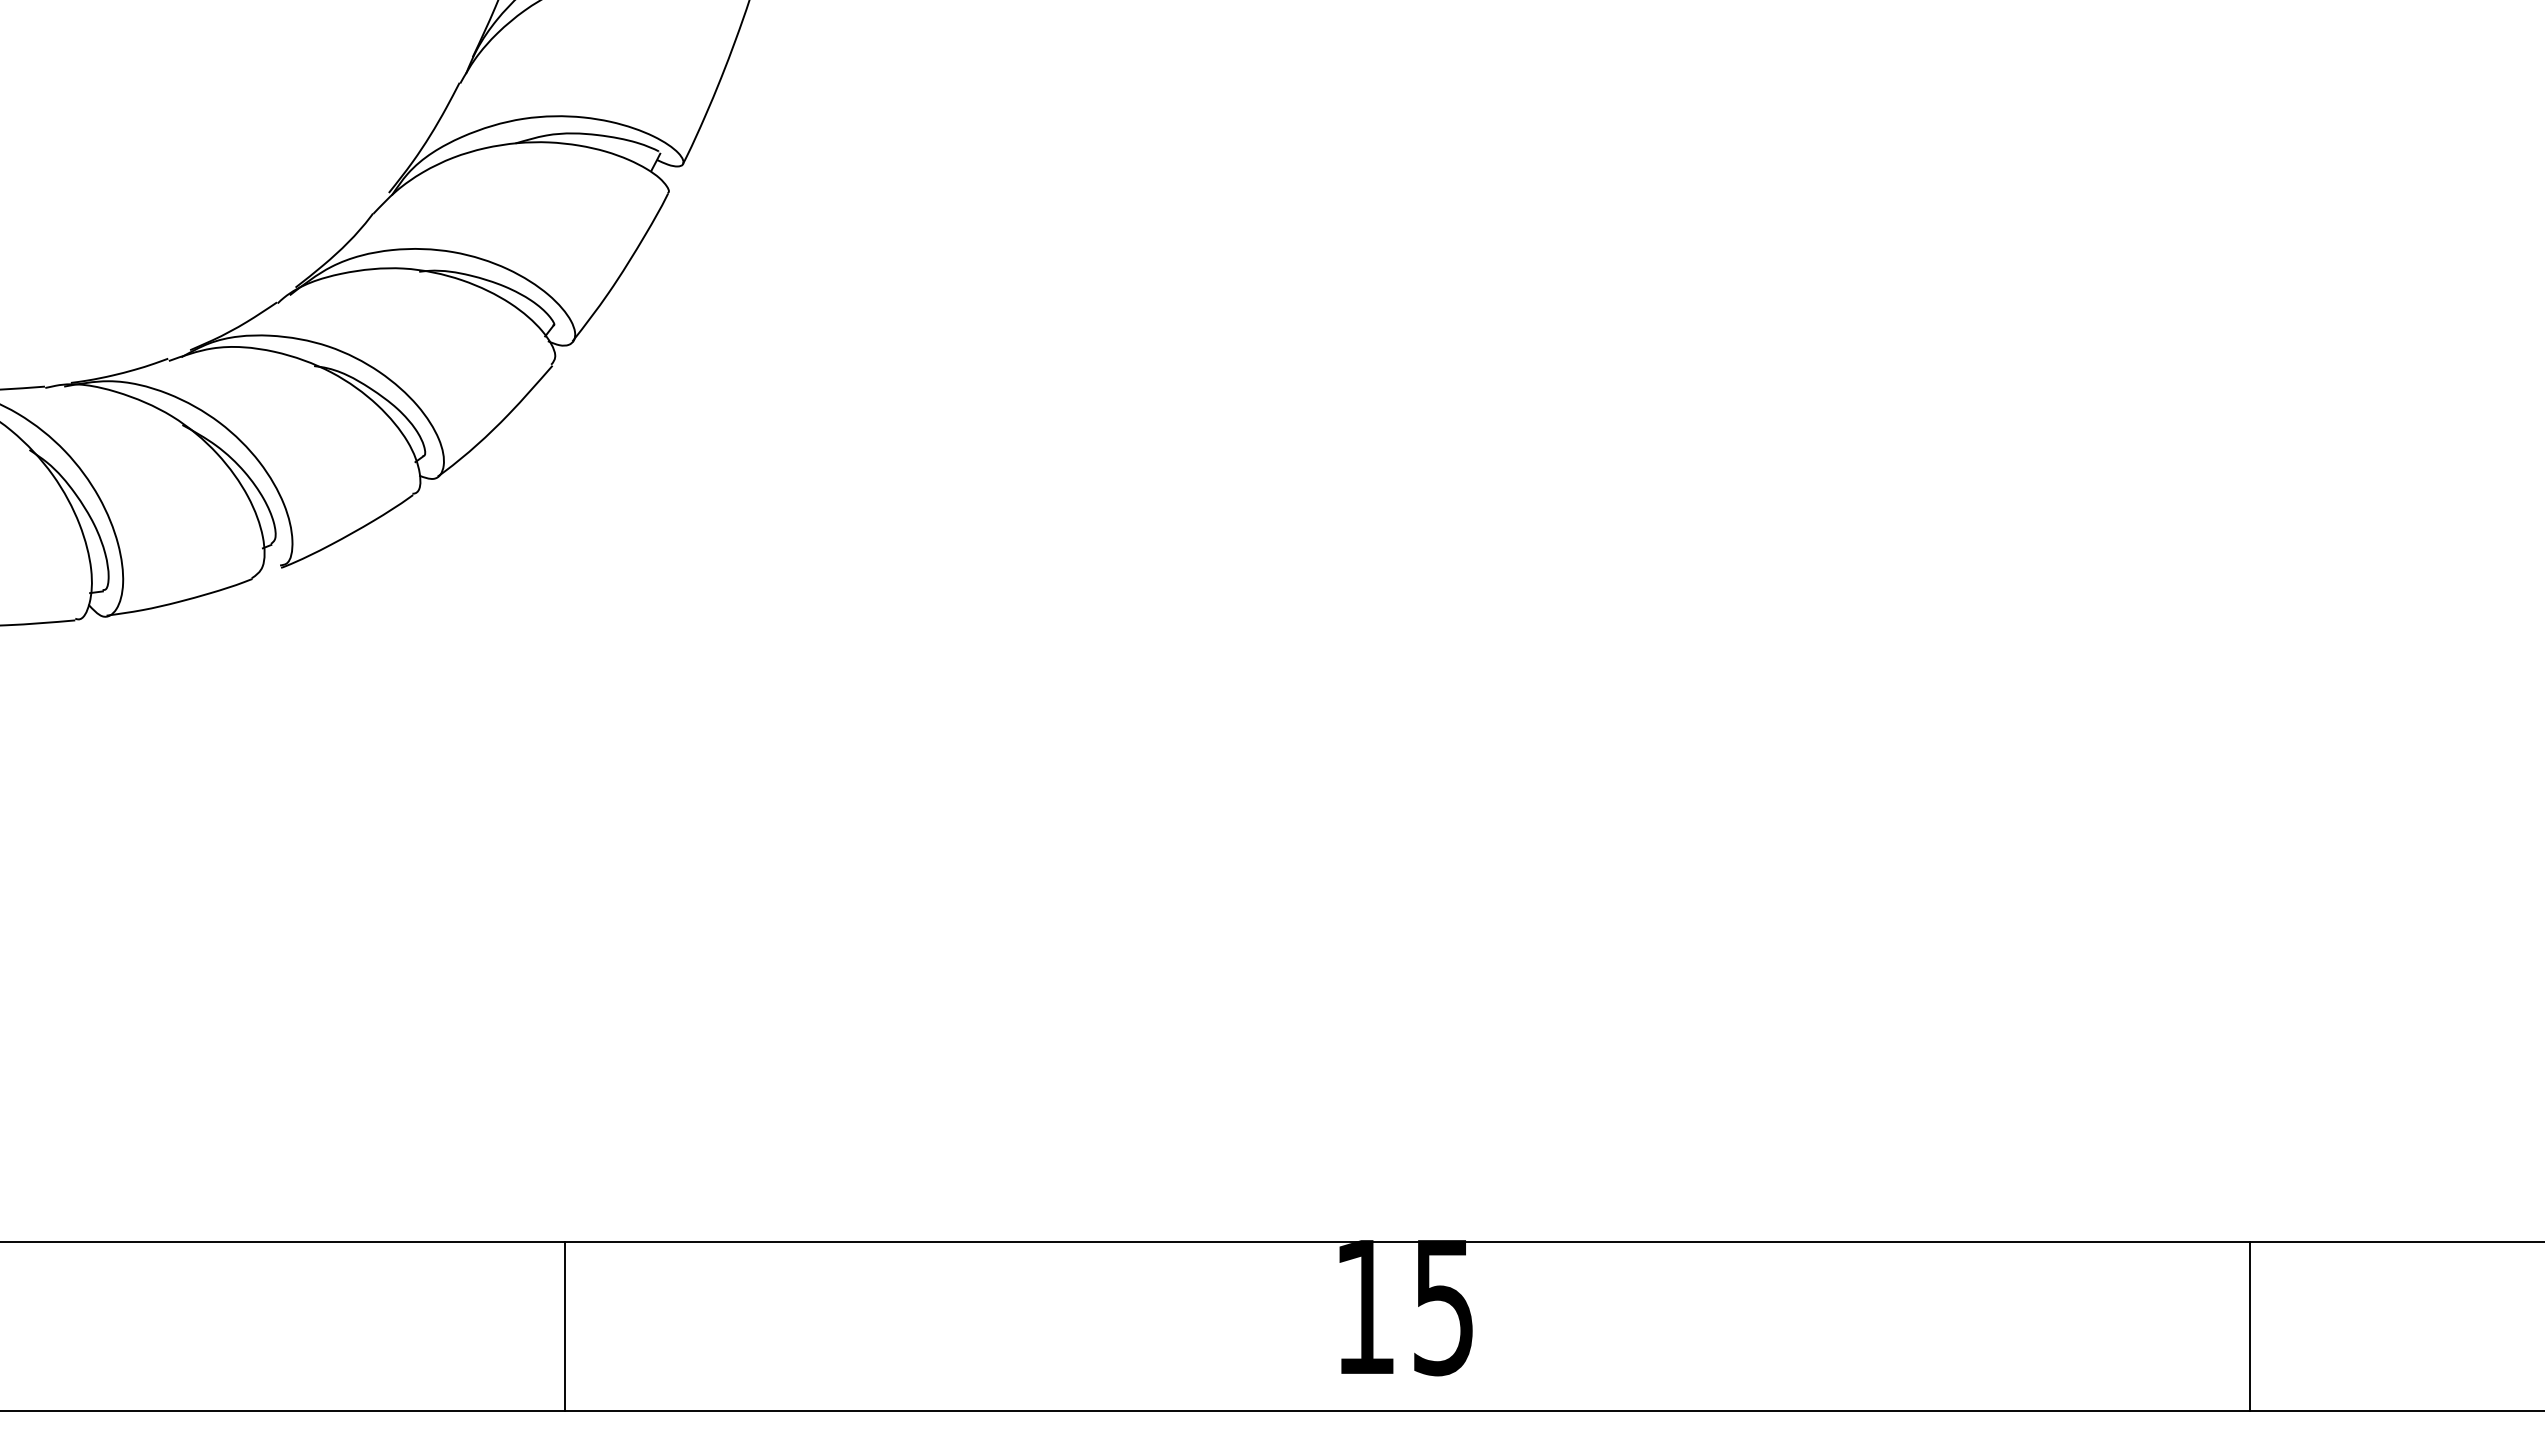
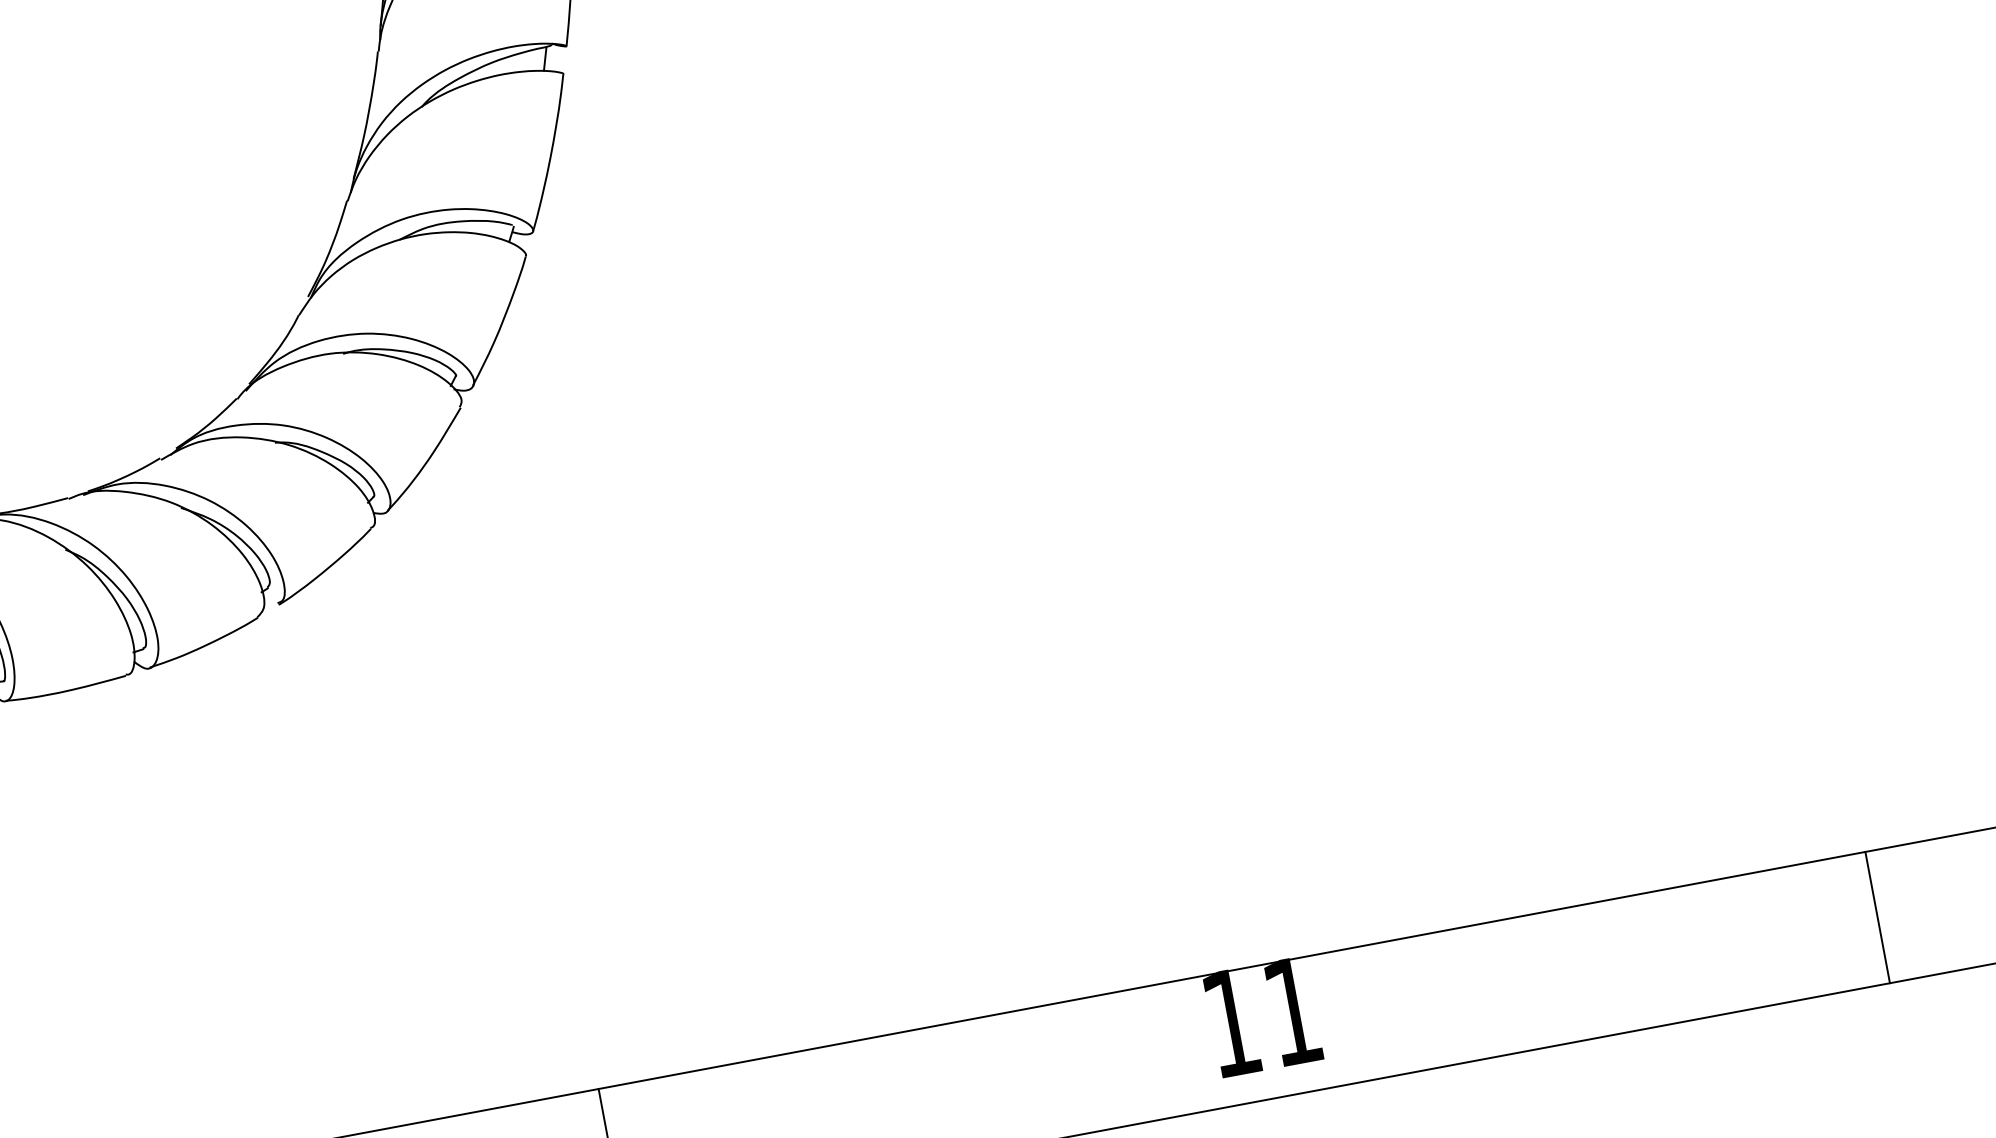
text: (1443, 1308) -> (1292, 1012), 15 -> 11
line: (2249, 1326) -> (1877, 917), moved

